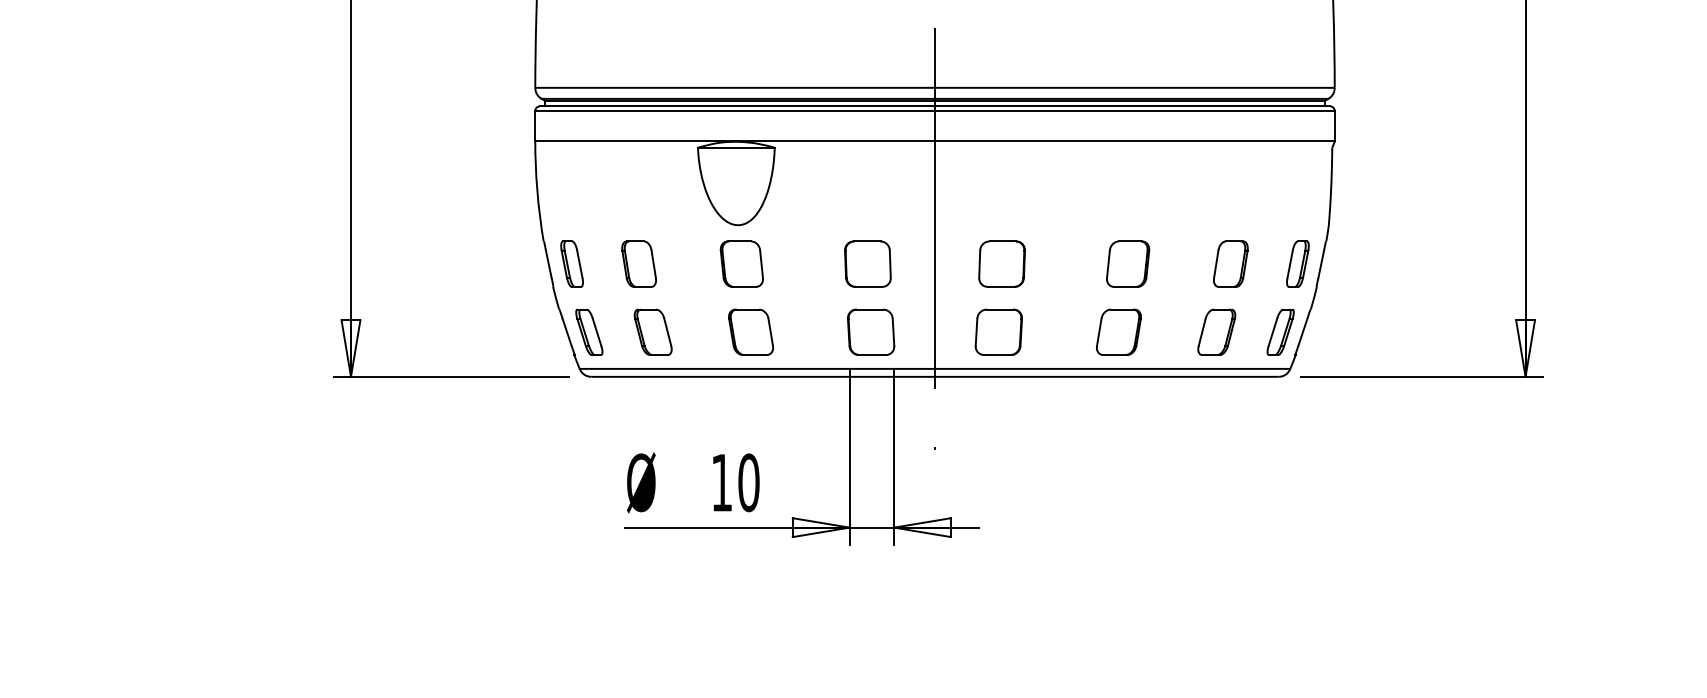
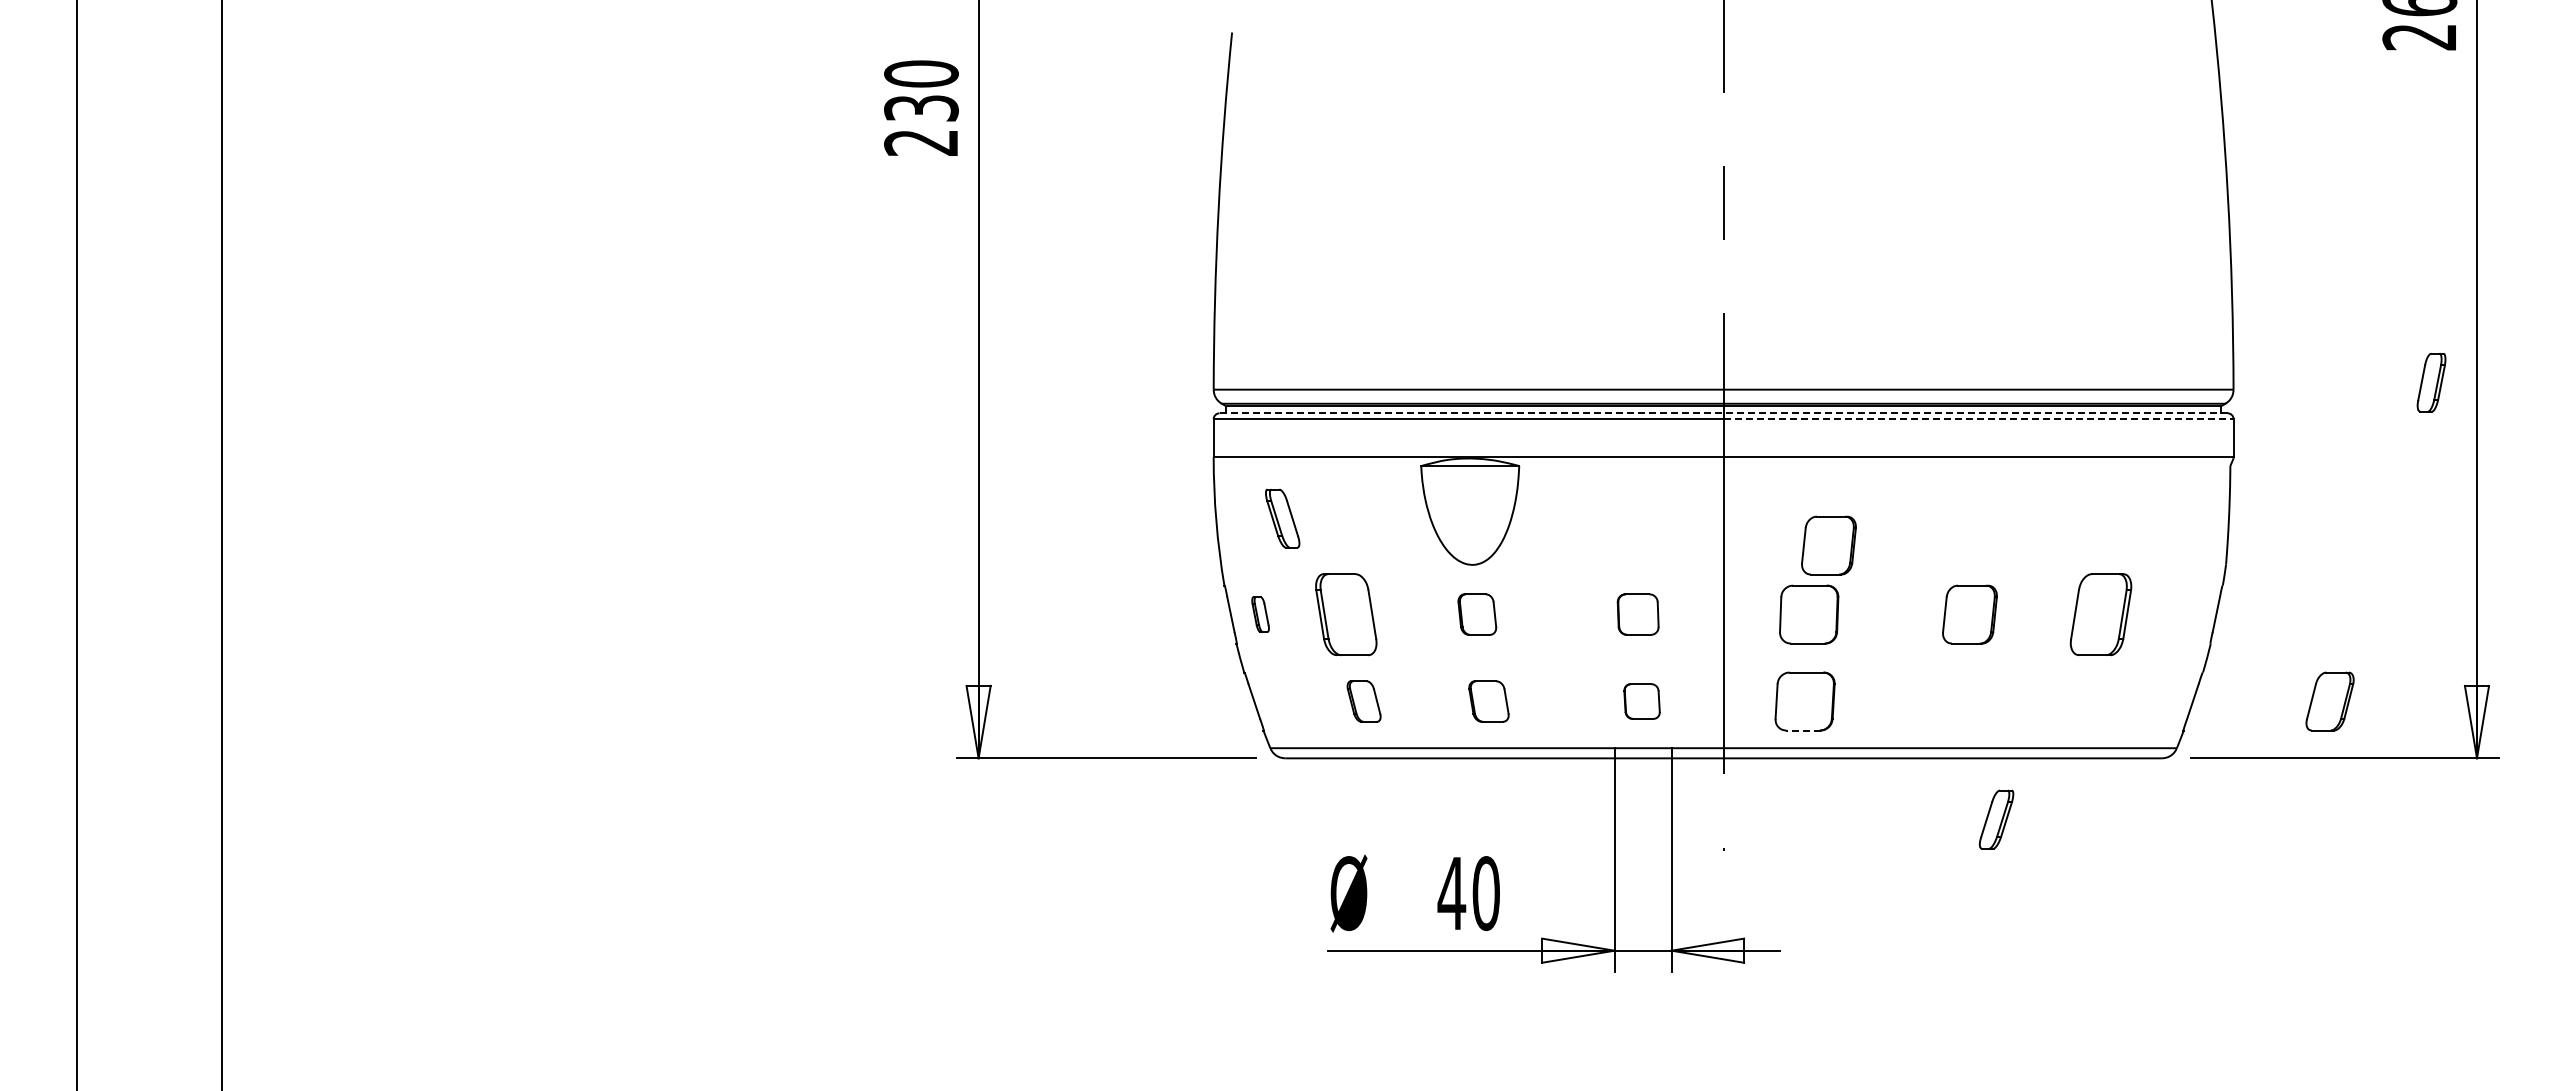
line: (934, 106) -> (1723, 413), solid -> dashed
line: (1134, 111) -> (1978, 419), solid -> dashed
part: (1017, 210) -> (1828, 545), added
part: (571, 264) -> (1260, 614), size x0.6
part: (638, 264) -> (1345, 614), size x1.4
part: (742, 264) -> (1477, 614), size x0.7
part: (868, 264) -> (1638, 614), size x0.7
part: (1230, 264) -> (2100, 614), size x1.4
part: (1297, 264) -> (2431, 382), moved
part: (589, 332) -> (1282, 518), moved
part: (652, 332) -> (1363, 701), size x0.7
part: (750, 332) -> (1488, 701), size x0.7
part: (870, 332) -> (1641, 701), size x0.6
part: (1119, 332) -> (1958, 701), removed
part: (1216, 332) -> (2329, 701), moved
part: (1280, 332) -> (1996, 819), moved
line: (996, 355) -> (1802, 730), solid -> dashed
text: (721, 482) -> (1451, 893), 10 -> 40

